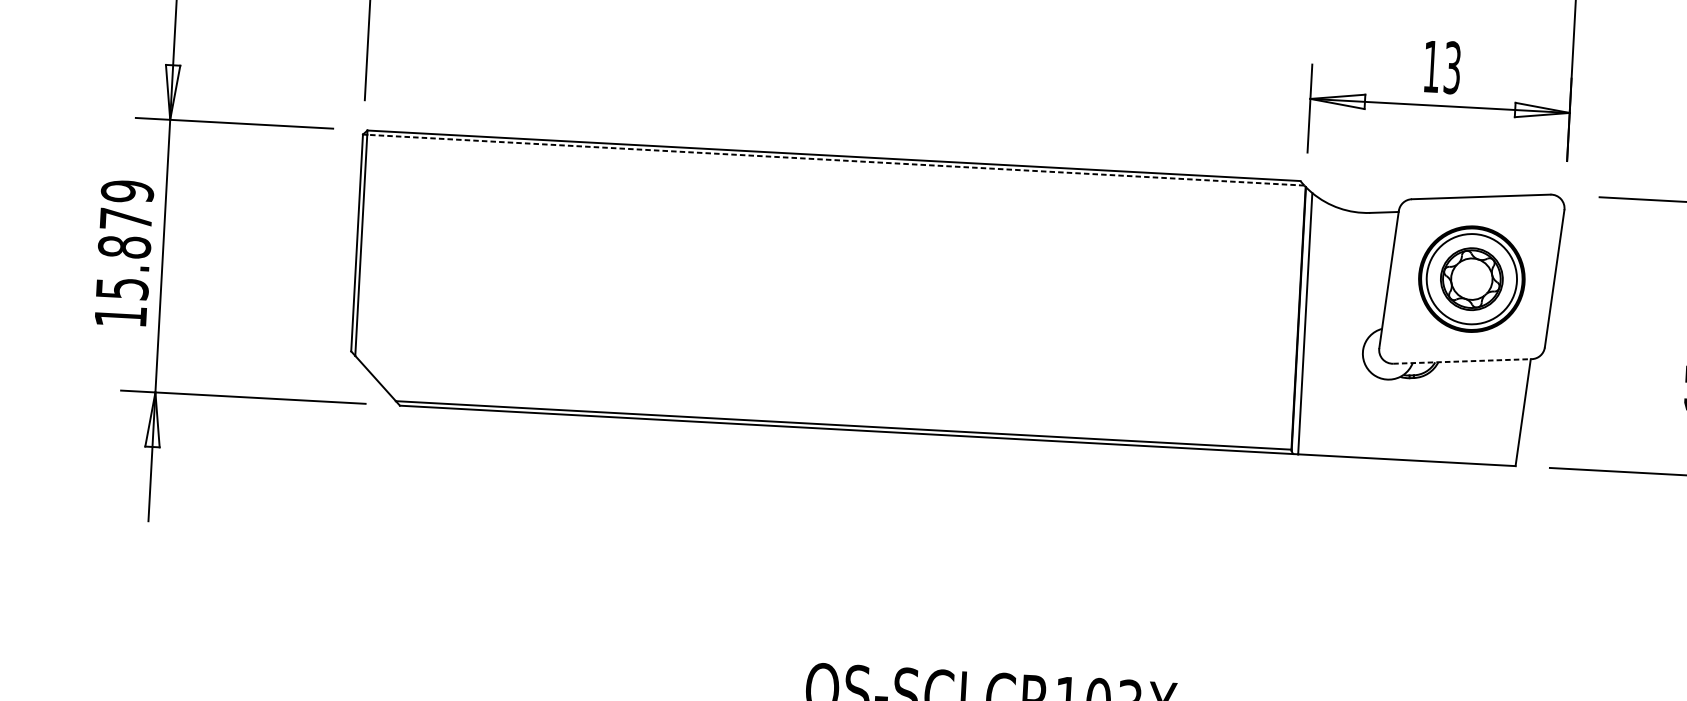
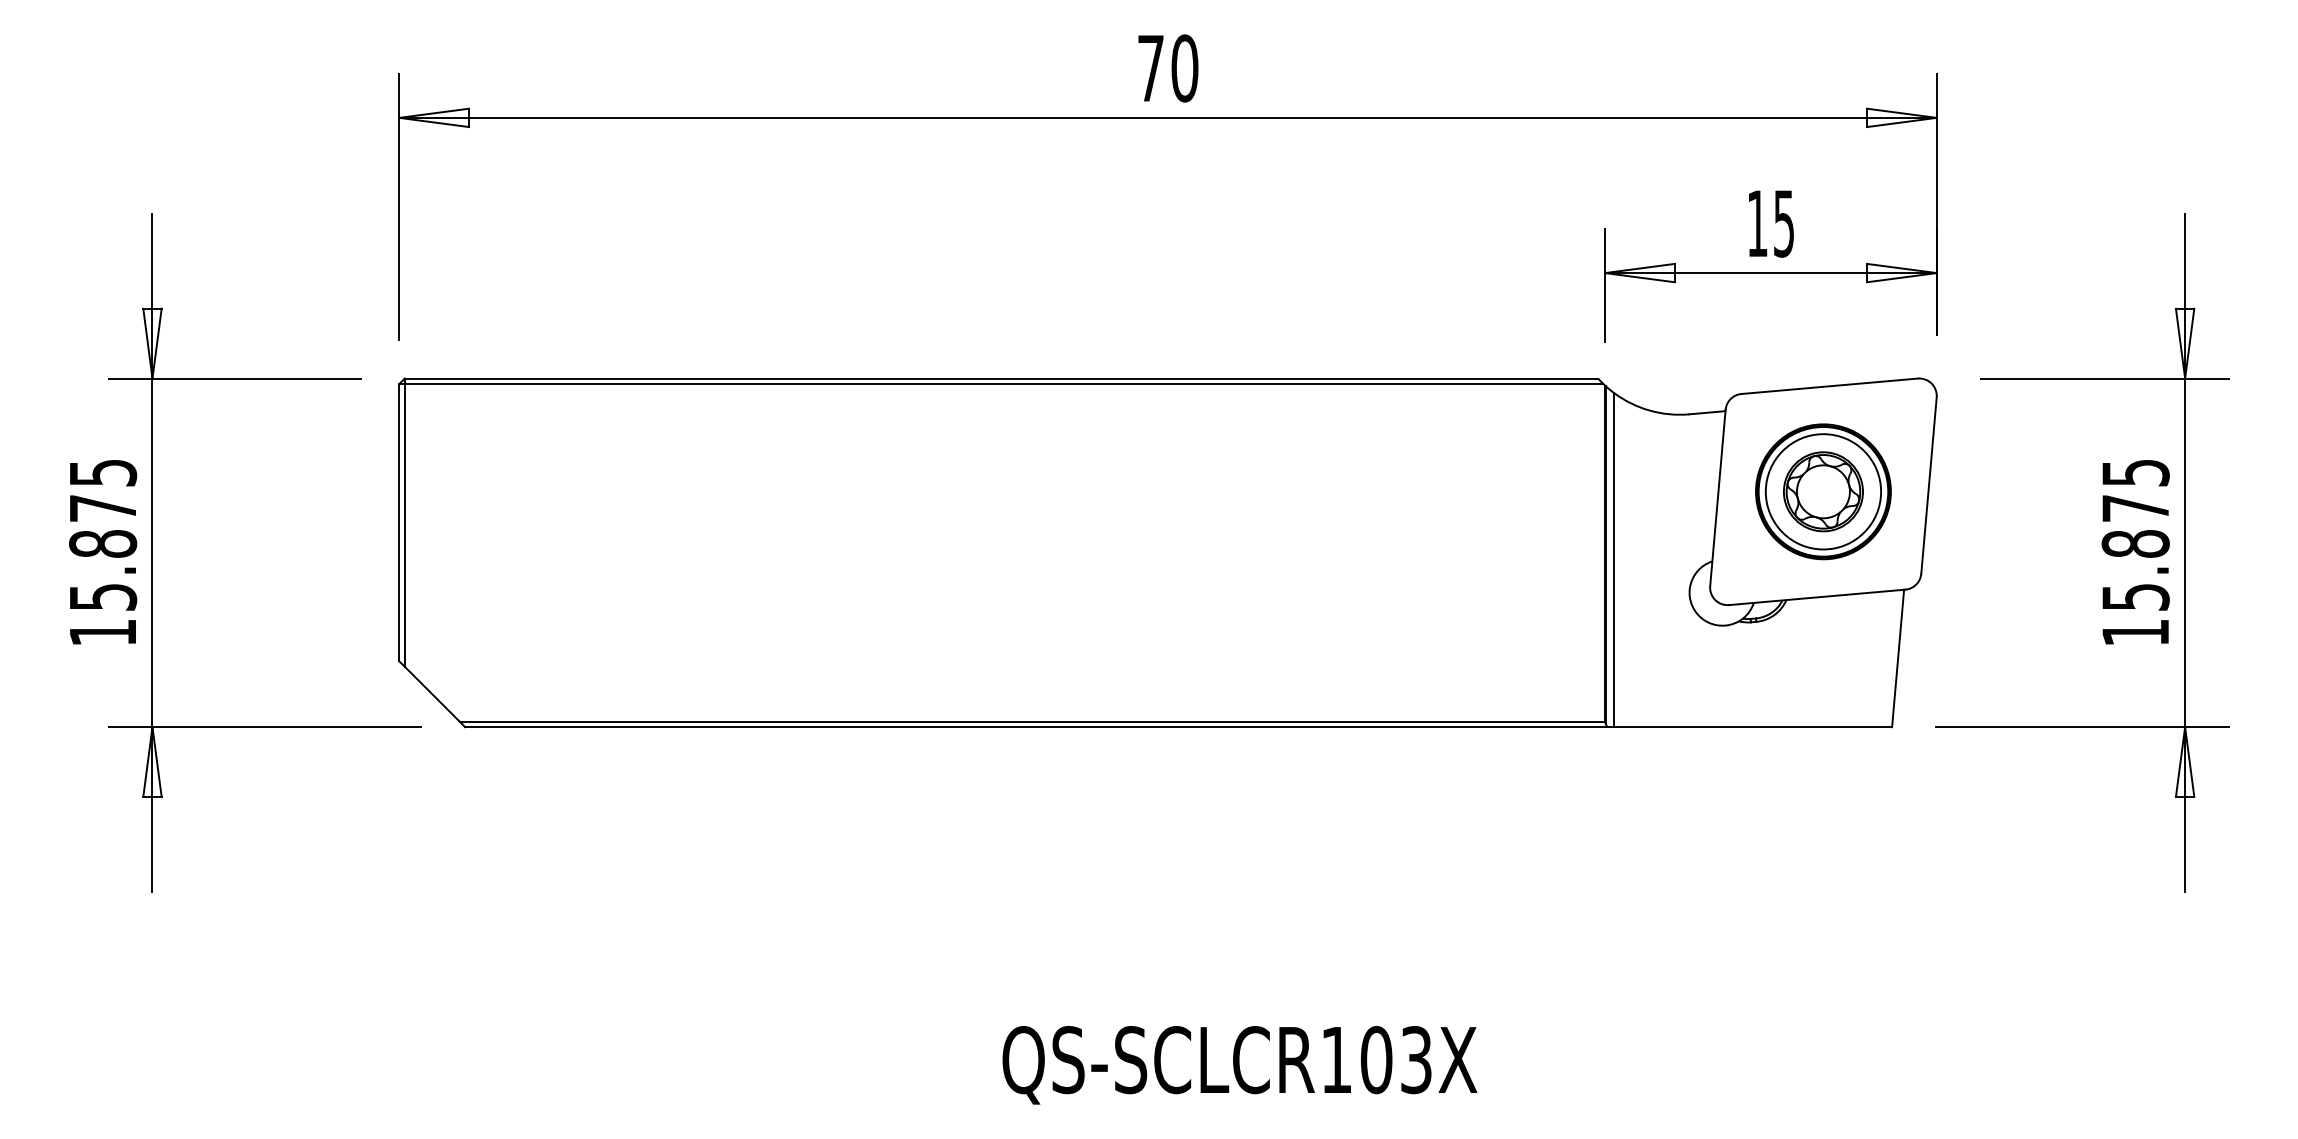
text: (1452, 67) -> (1784, 223), 13 -> 15
line: (835, 160) -> (1003, 384), dashed -> solid
text: (127, 192) -> (103, 473), 15.879 -> 15.875
line: (1462, 361) -> (1817, 597), dashed -> solid

